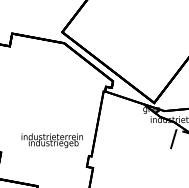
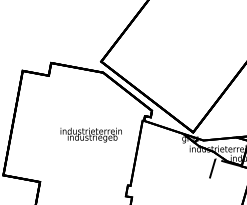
text: (51, 140) -> (90, 134), moved

